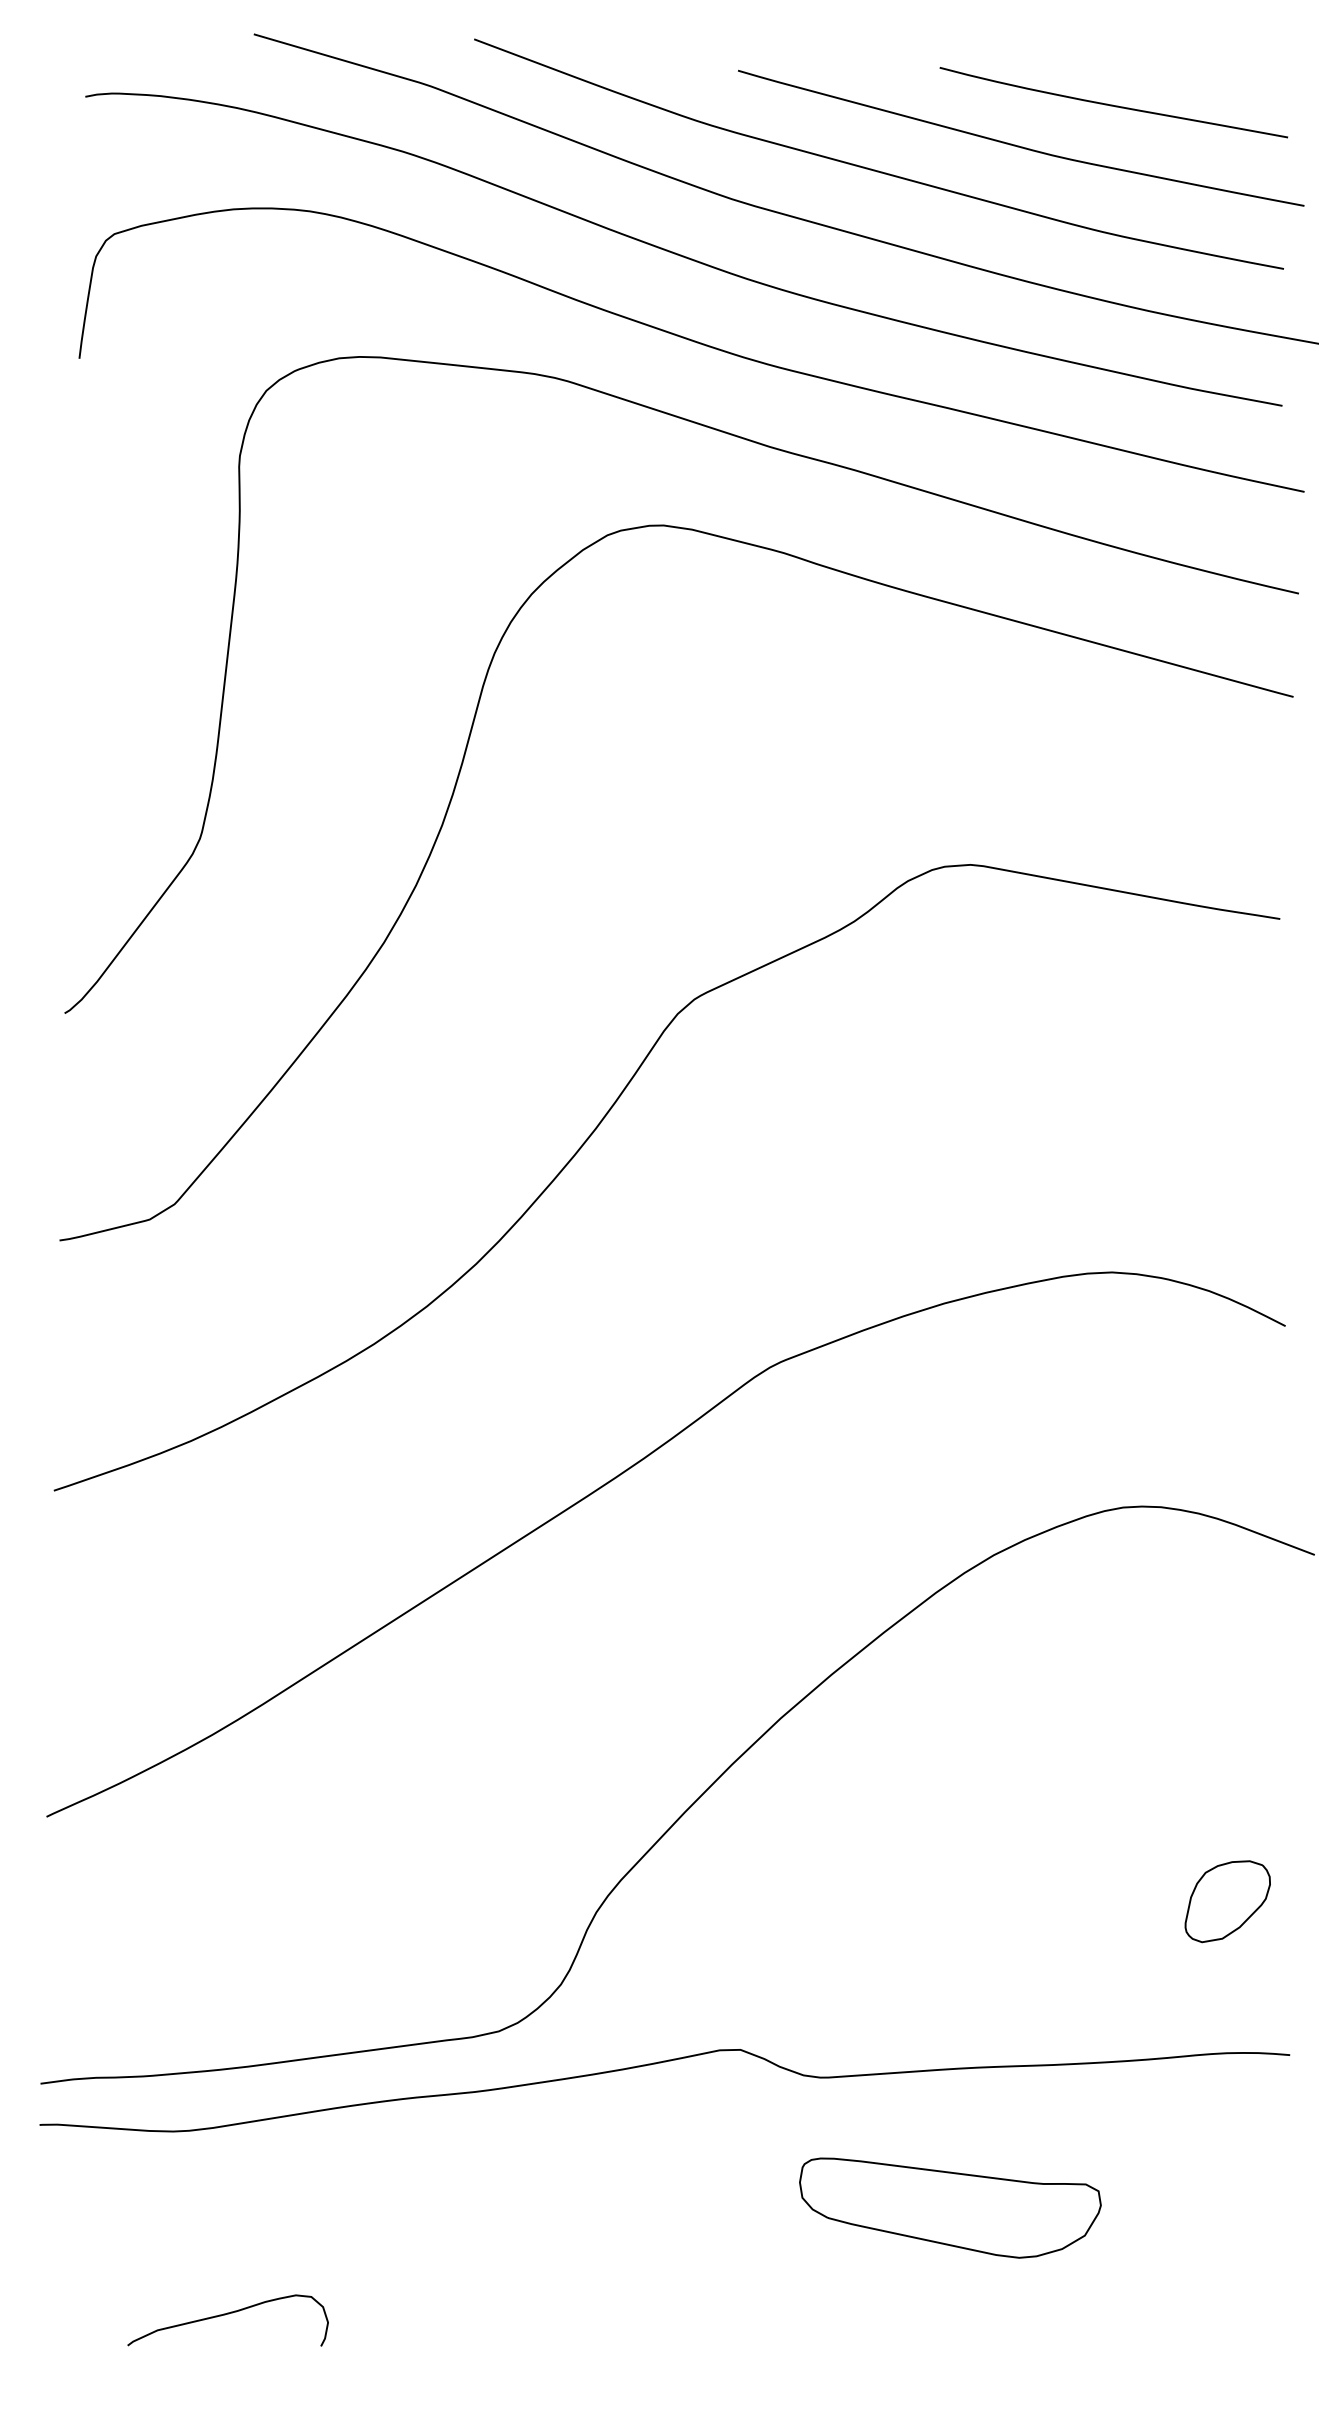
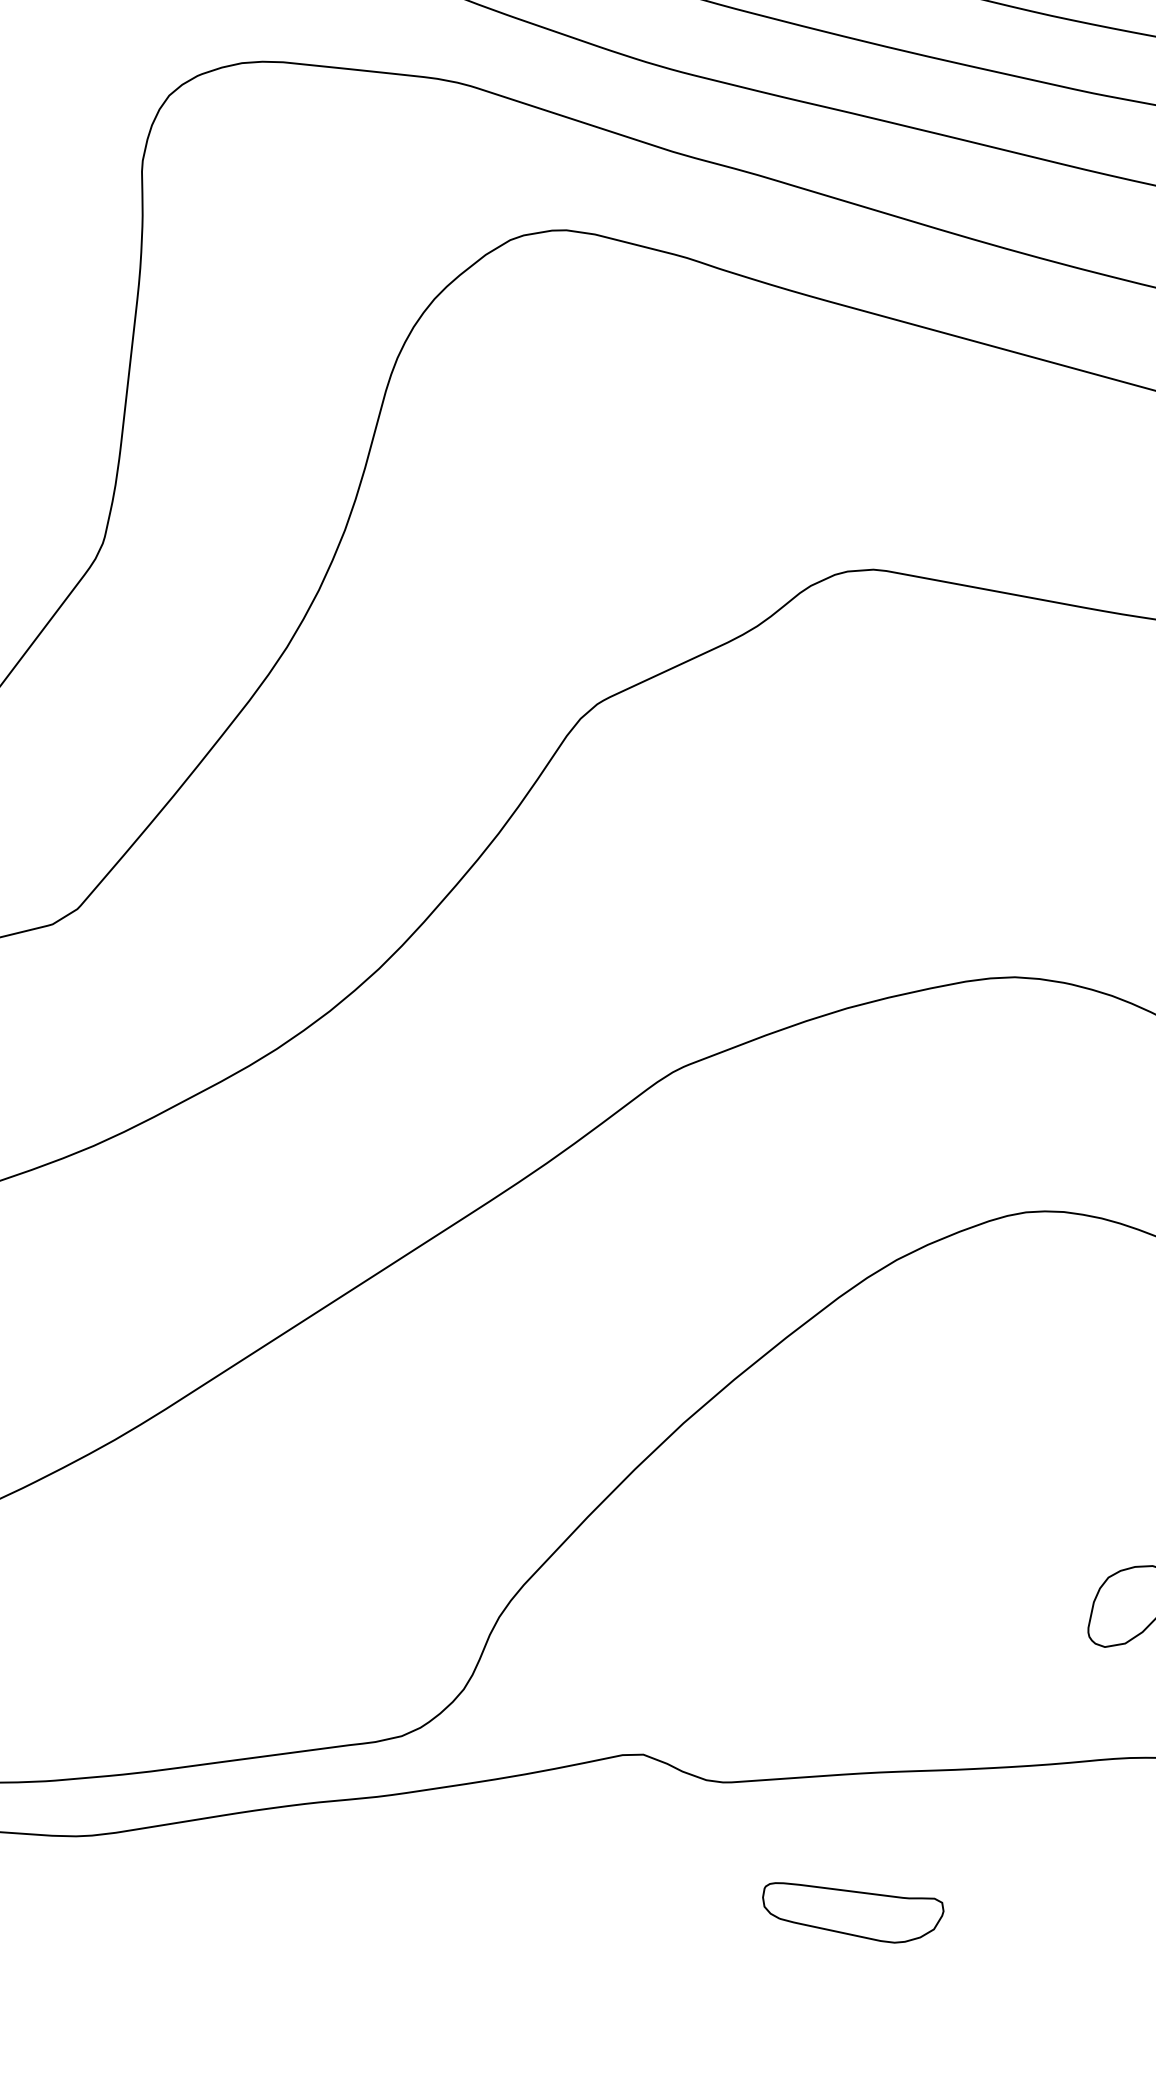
part: (950, 2207) -> (853, 1912), size x0.6
curve: (225, 2315) -> (128, 2020), removed

